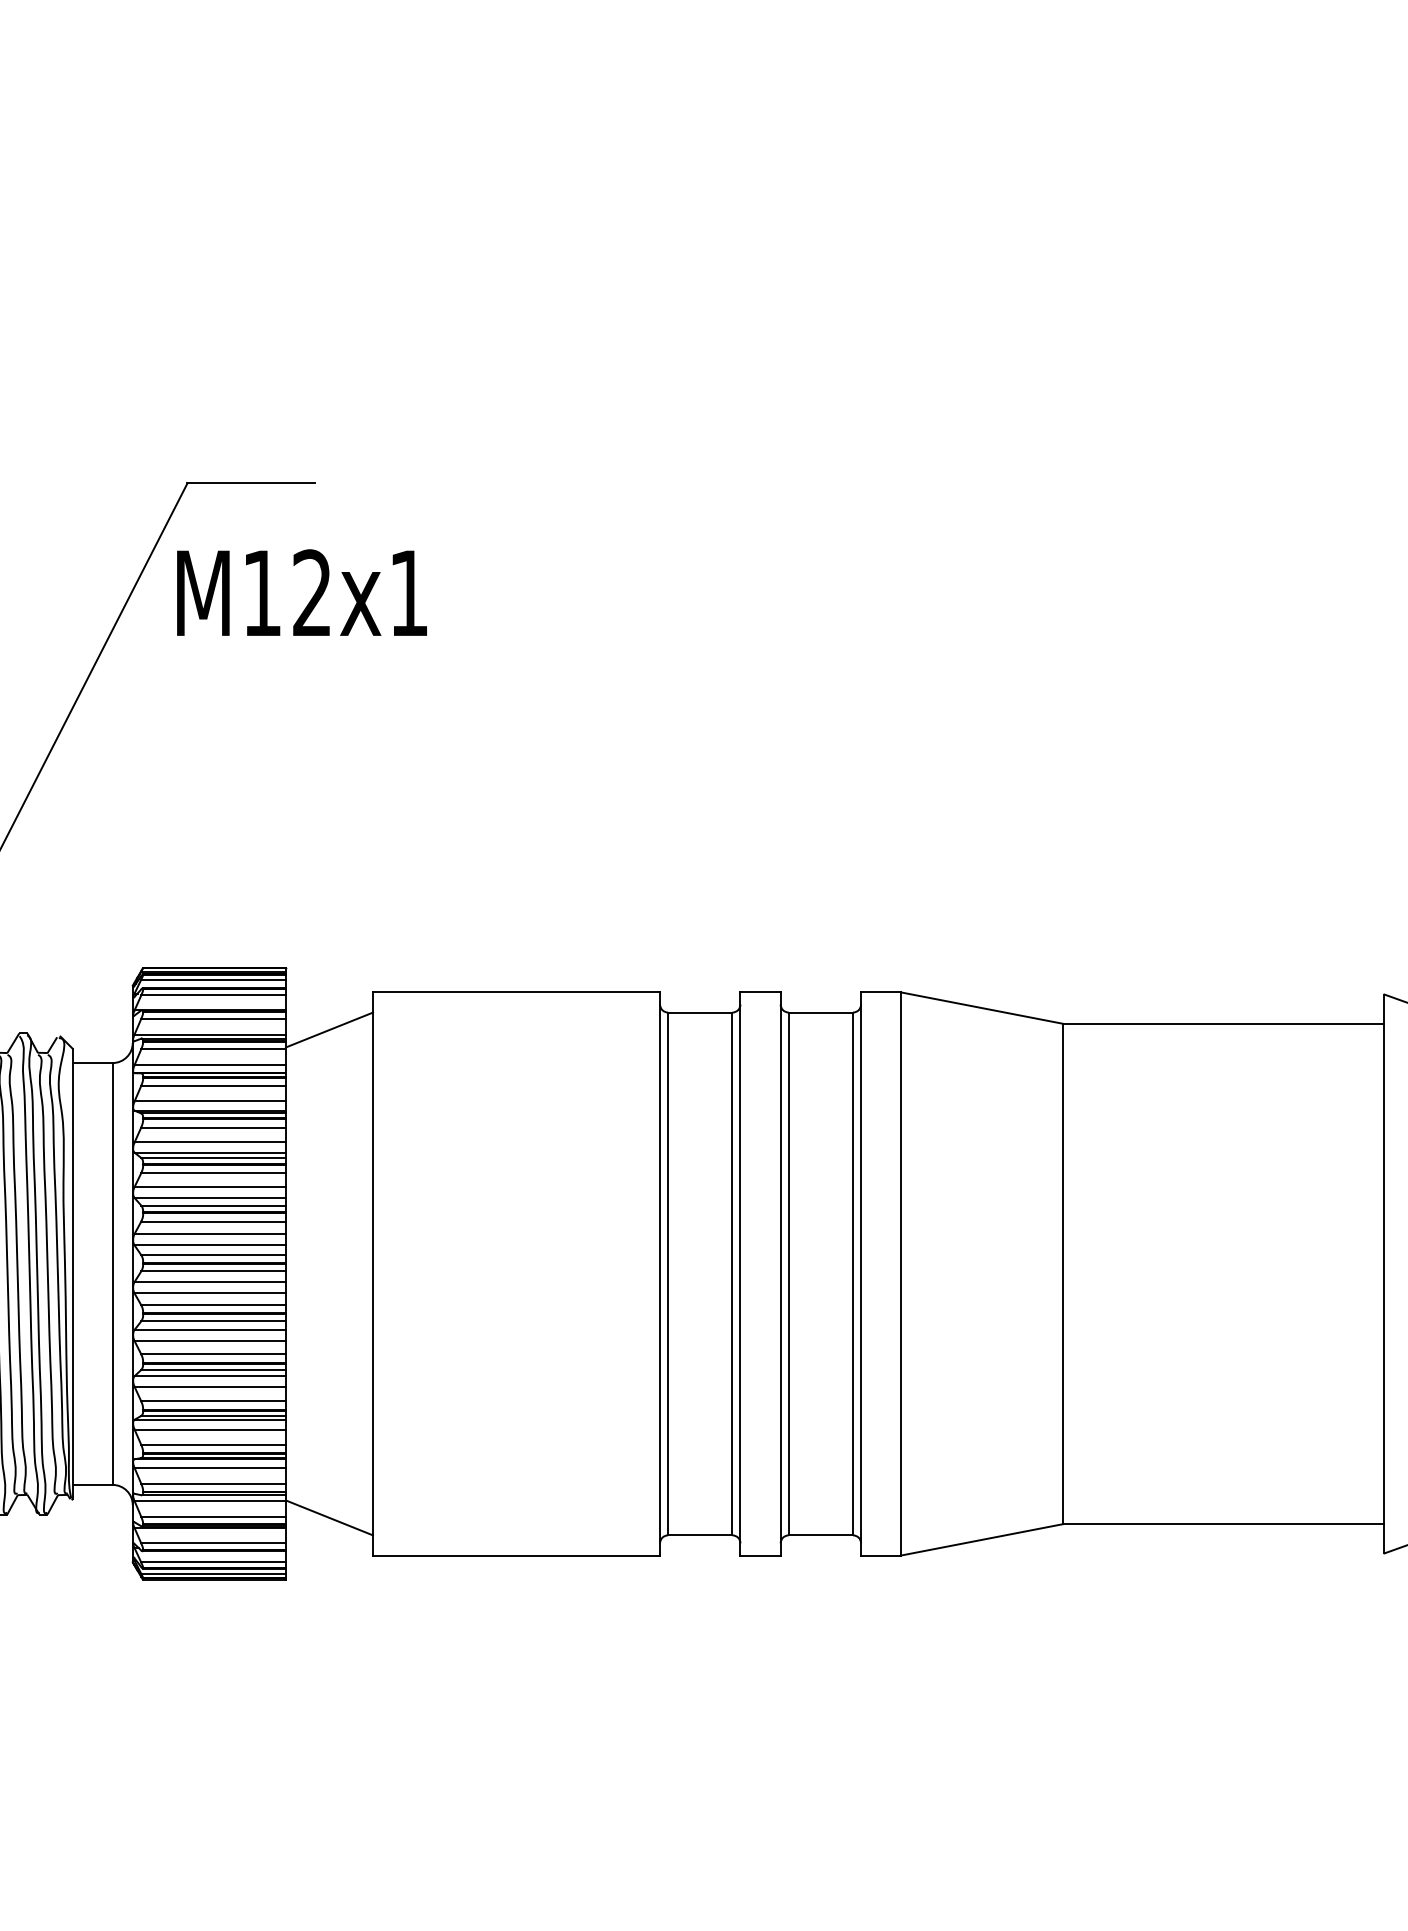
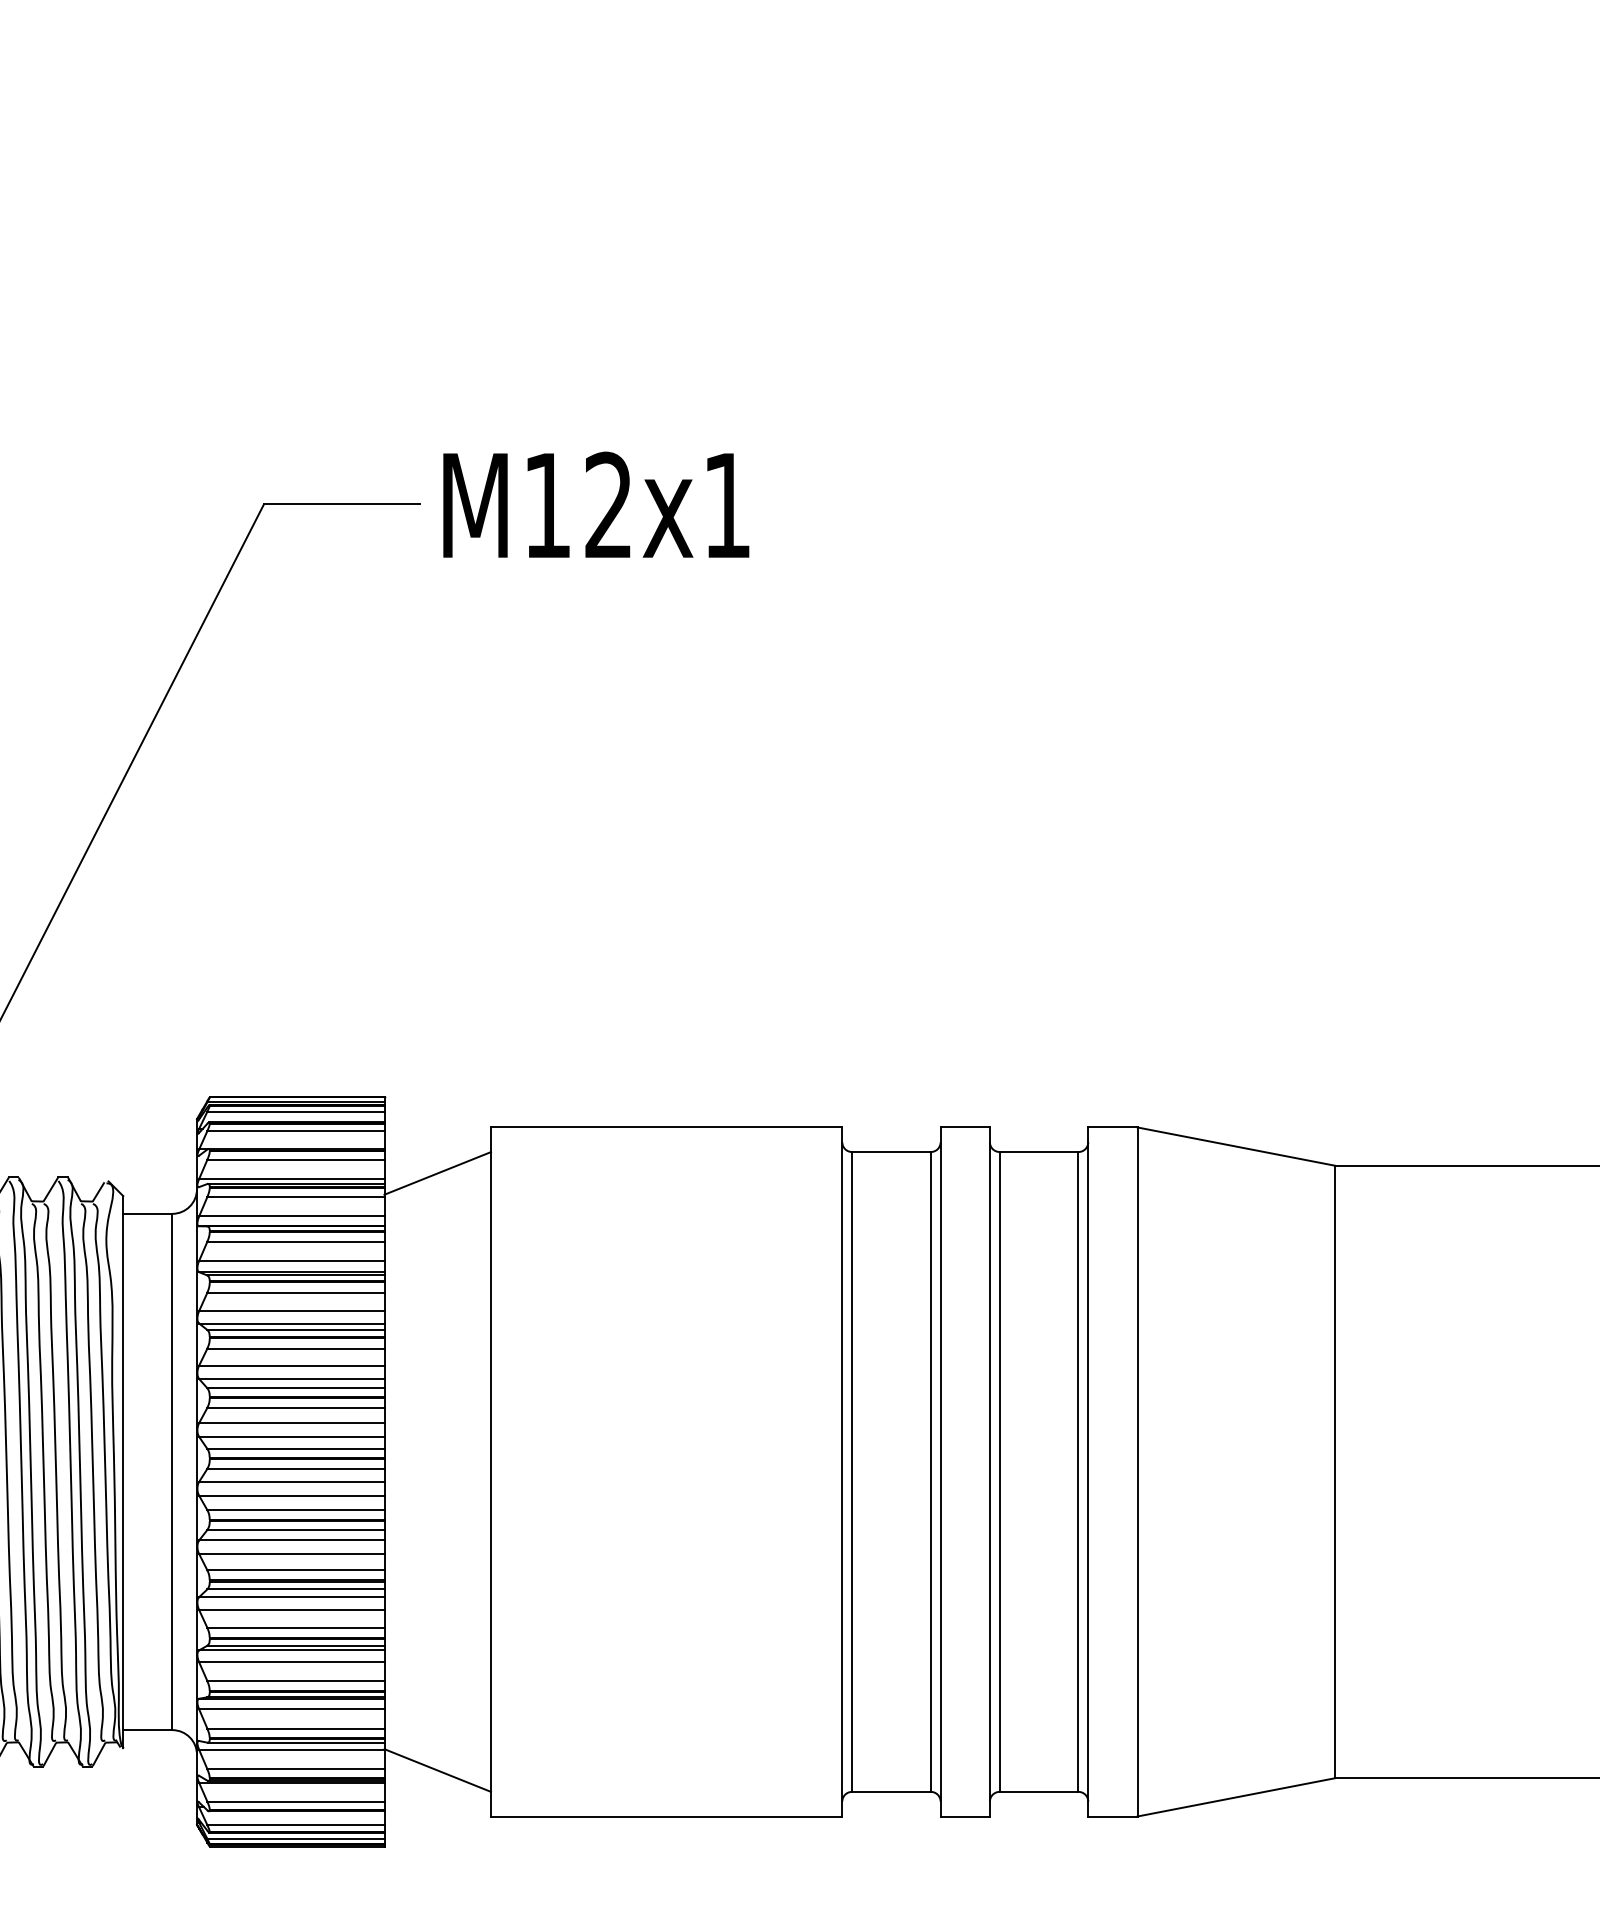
text: (301, 592) -> (595, 504), moved

